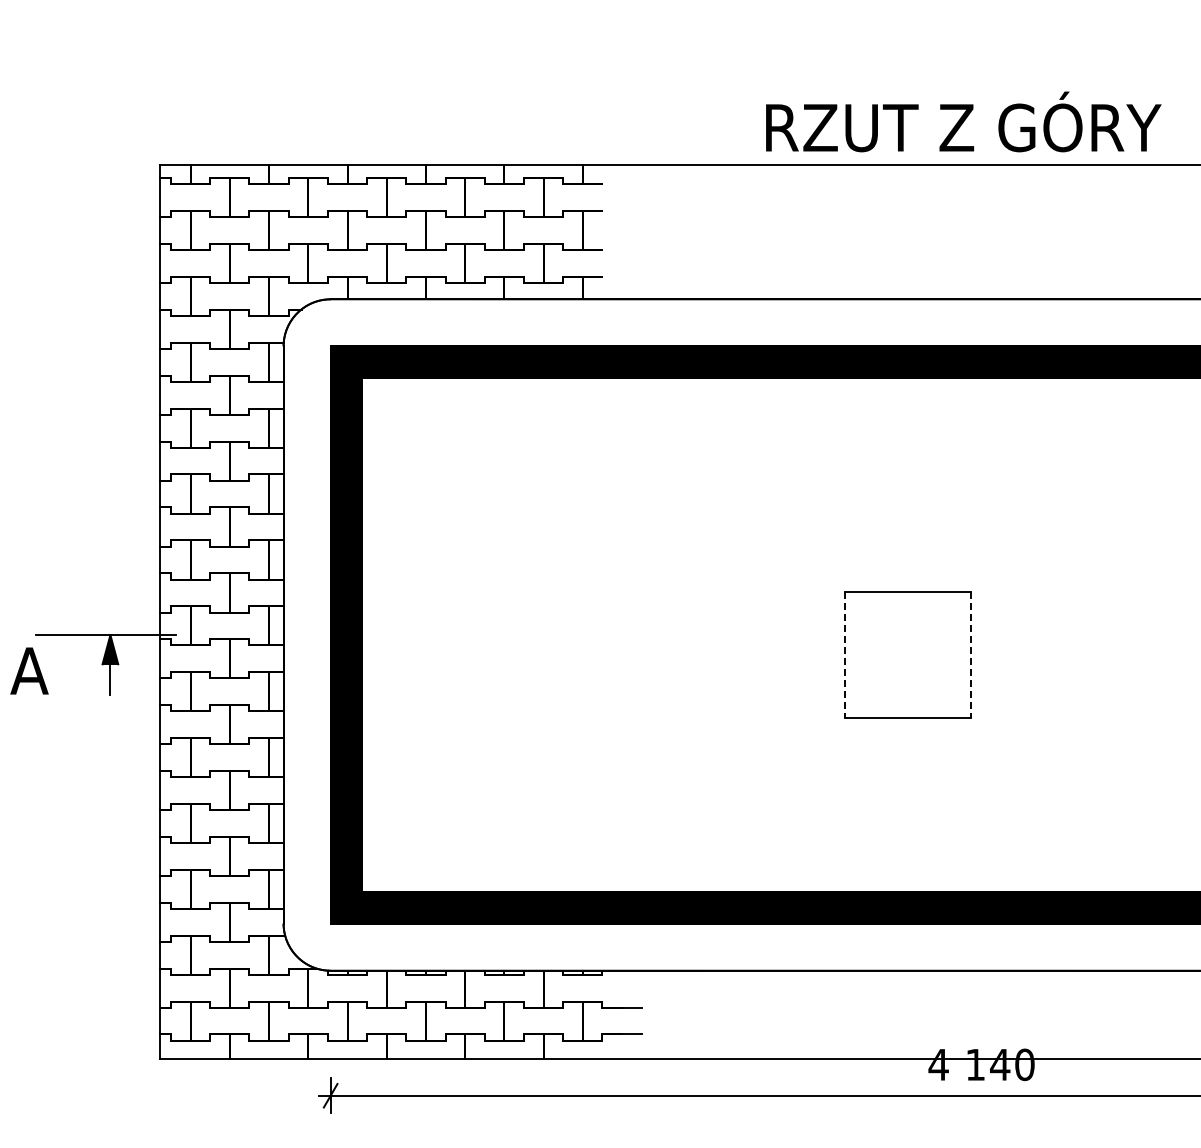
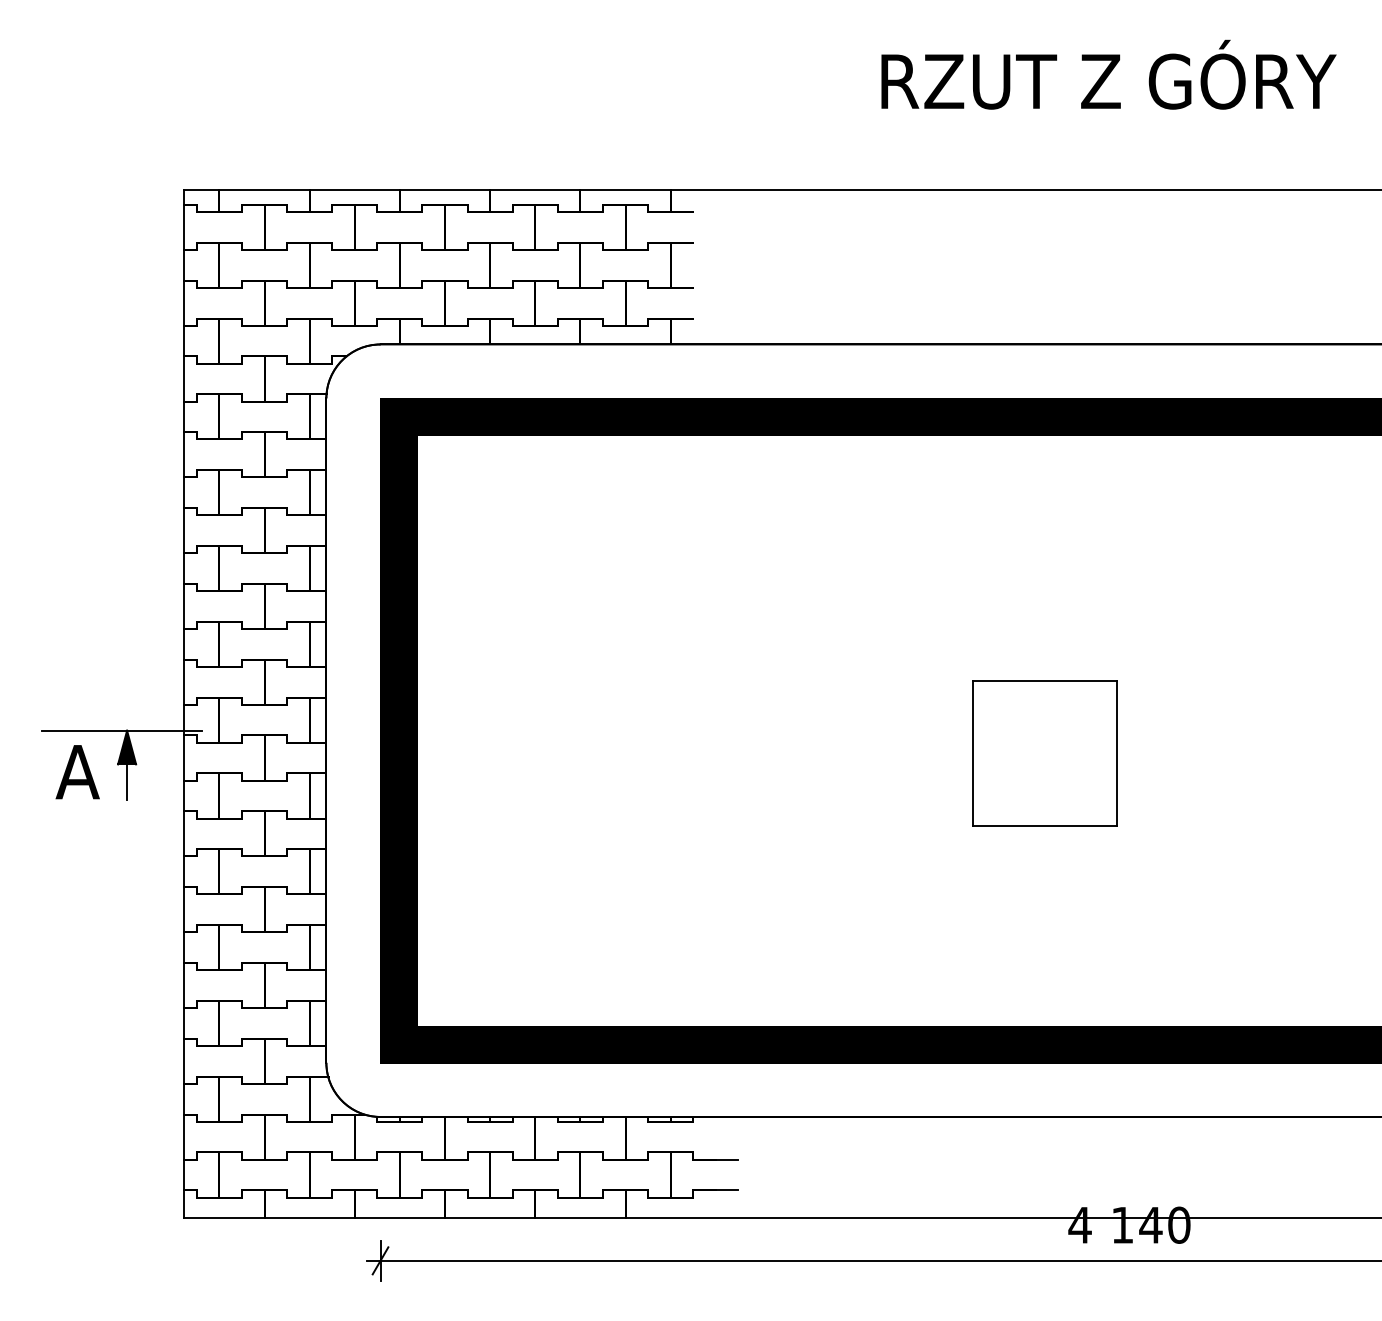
text: (963, 121) -> (1108, 74), moved
line: (845, 654) -> (972, 753), dashed -> solid
line: (970, 654) -> (1116, 753), dashed -> solid
text: (29, 670) -> (77, 771), moved

